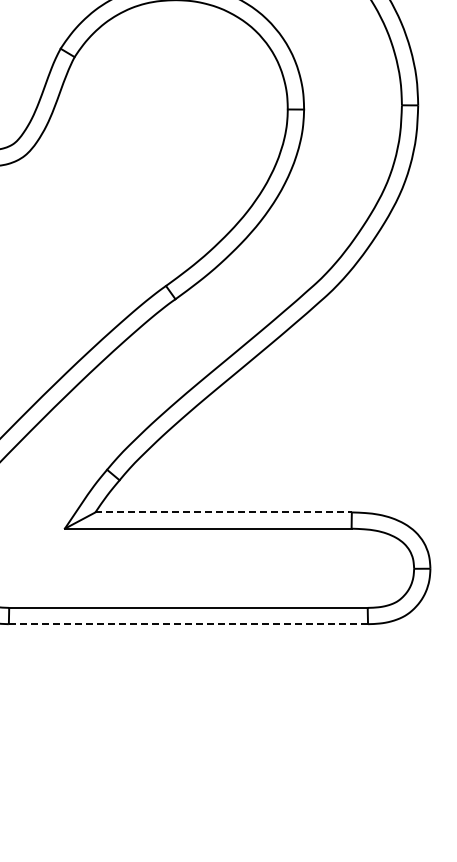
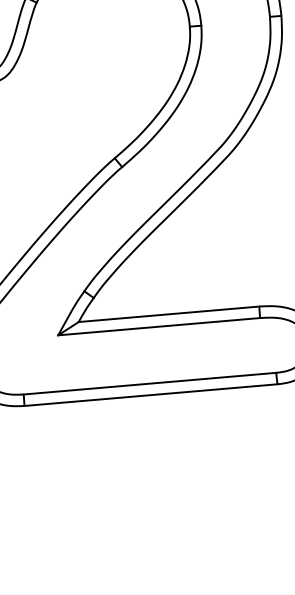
line: (224, 512) -> (169, 314), dashed -> solid
line: (188, 624) -> (151, 395), dashed -> solid

